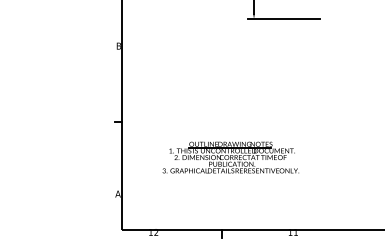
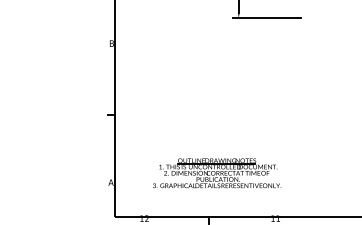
part: (231, 157) -> (217, 173), moved

